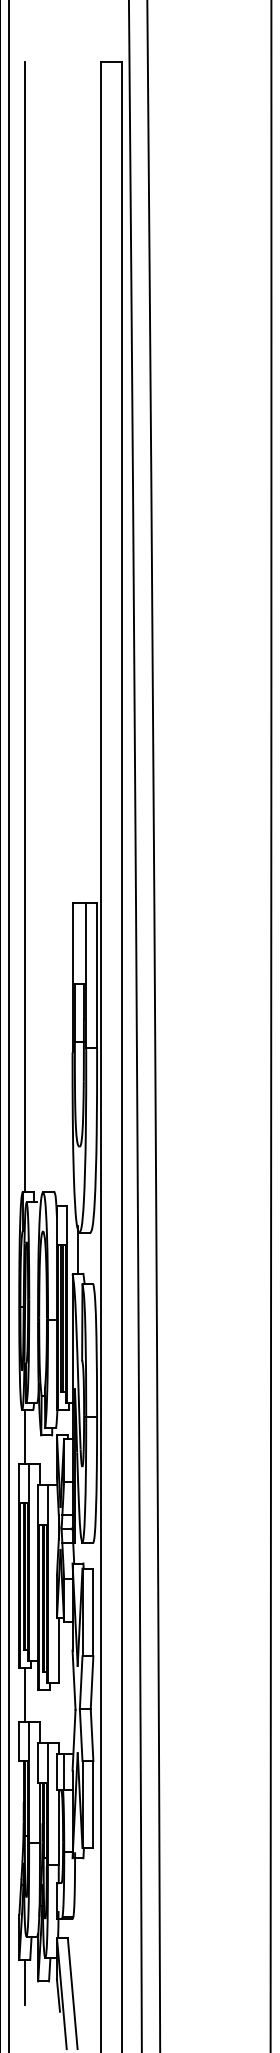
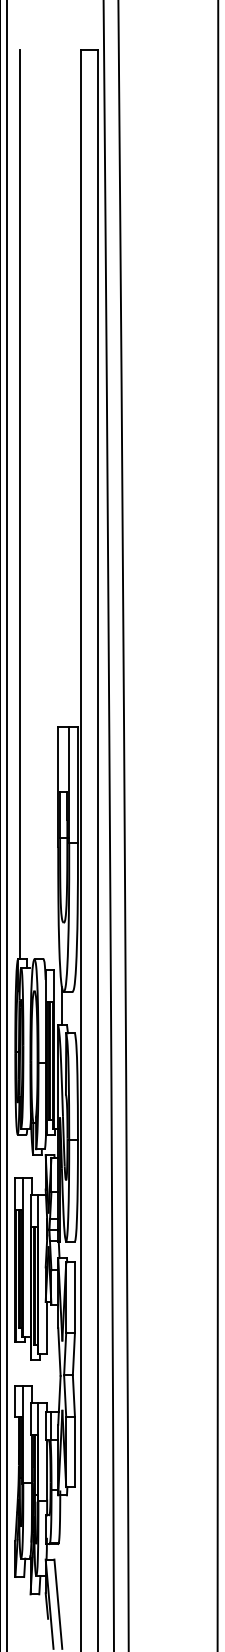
line: (24, 1436) -> (19, 1155), removed
line: (24, 1694) -> (19, 1363), removed
line: (24, 1982) -> (19, 1595), removed

